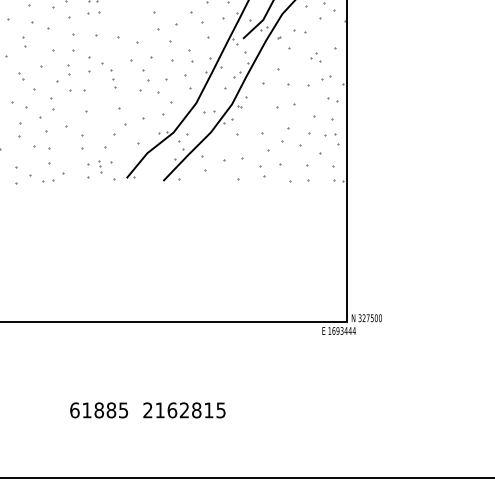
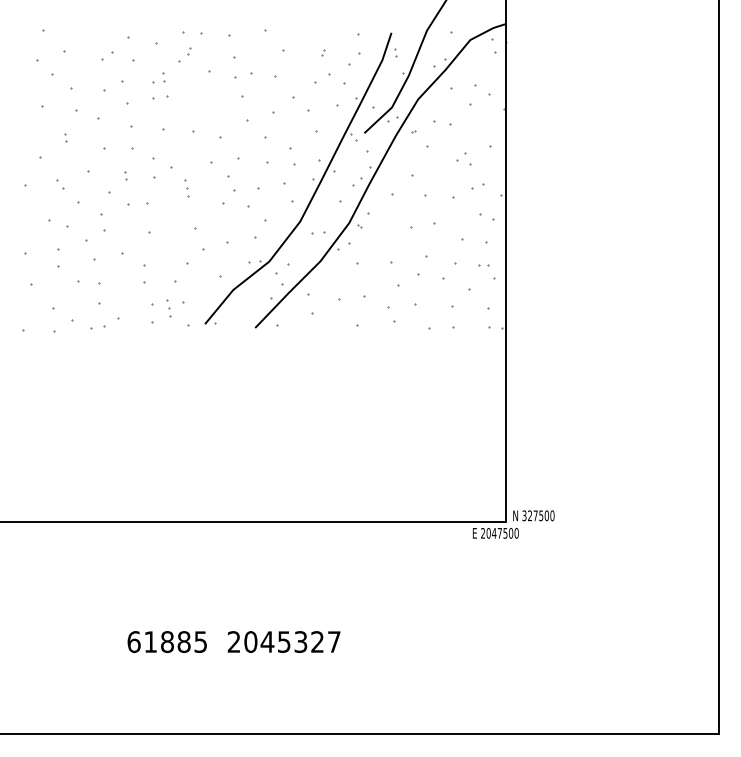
part: (24, 41) -> (65, 137), size x0.62
part: (68, 69) -> (125, 175), size x0.62
part: (113, 79) -> (186, 188), size x0.71
part: (330, 135) -> (483, 265), size x0.62
text: (341, 330) -> (499, 532), 1693444 -> 2047500
text: (190, 410) -> (292, 641), 2162815 -> 2045327

